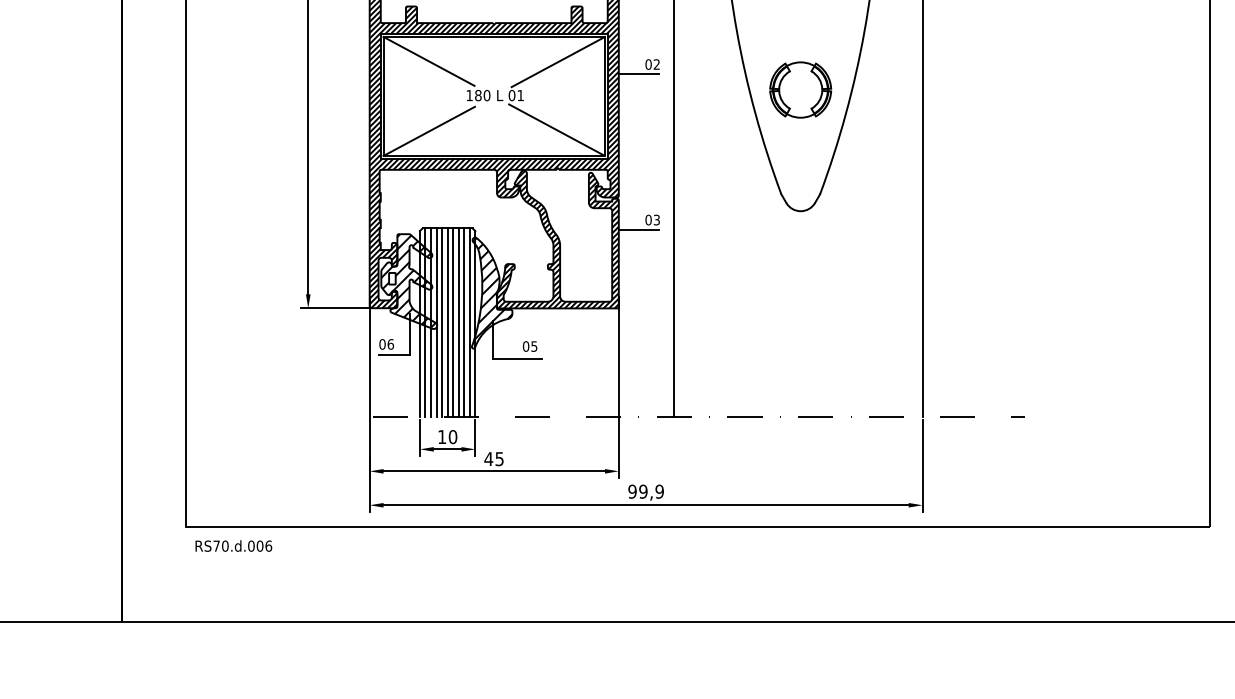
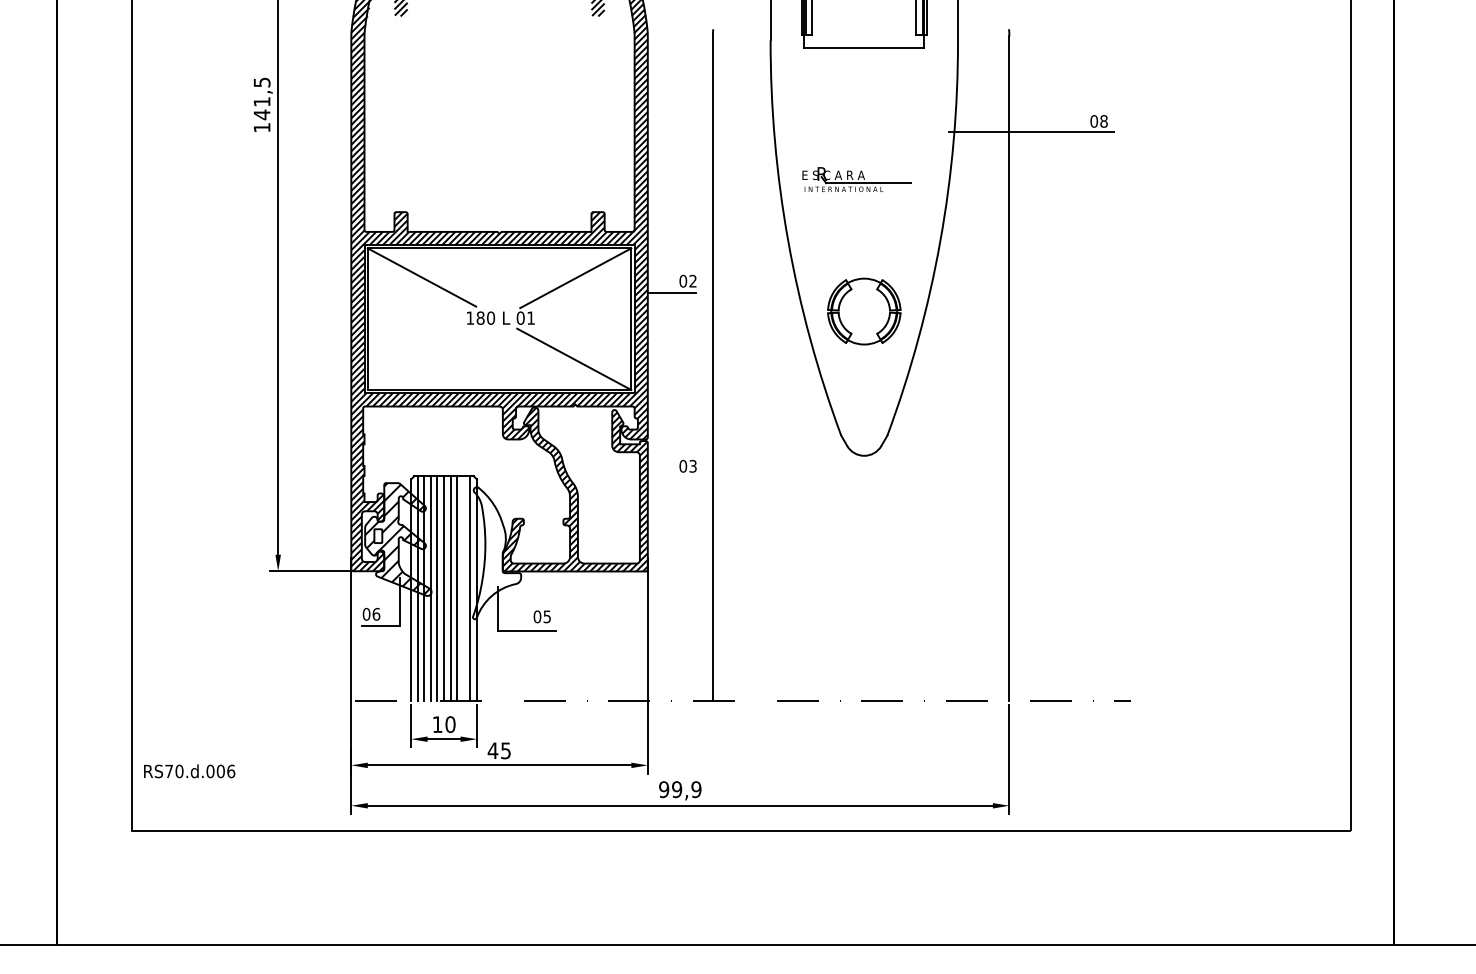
line: (428, 131) -> (421, 360), removed
line: (638, 229) -> (671, 477), removed
hatch: (492, 289) -> (497, 548), removed
line: (463, 322) -> (463, 588), removed
text: (233, 546) -> (189, 771), moved

